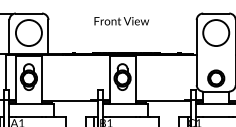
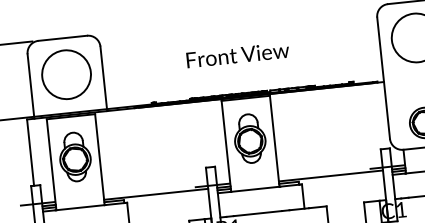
text: (121, 21) -> (237, 55), moved

